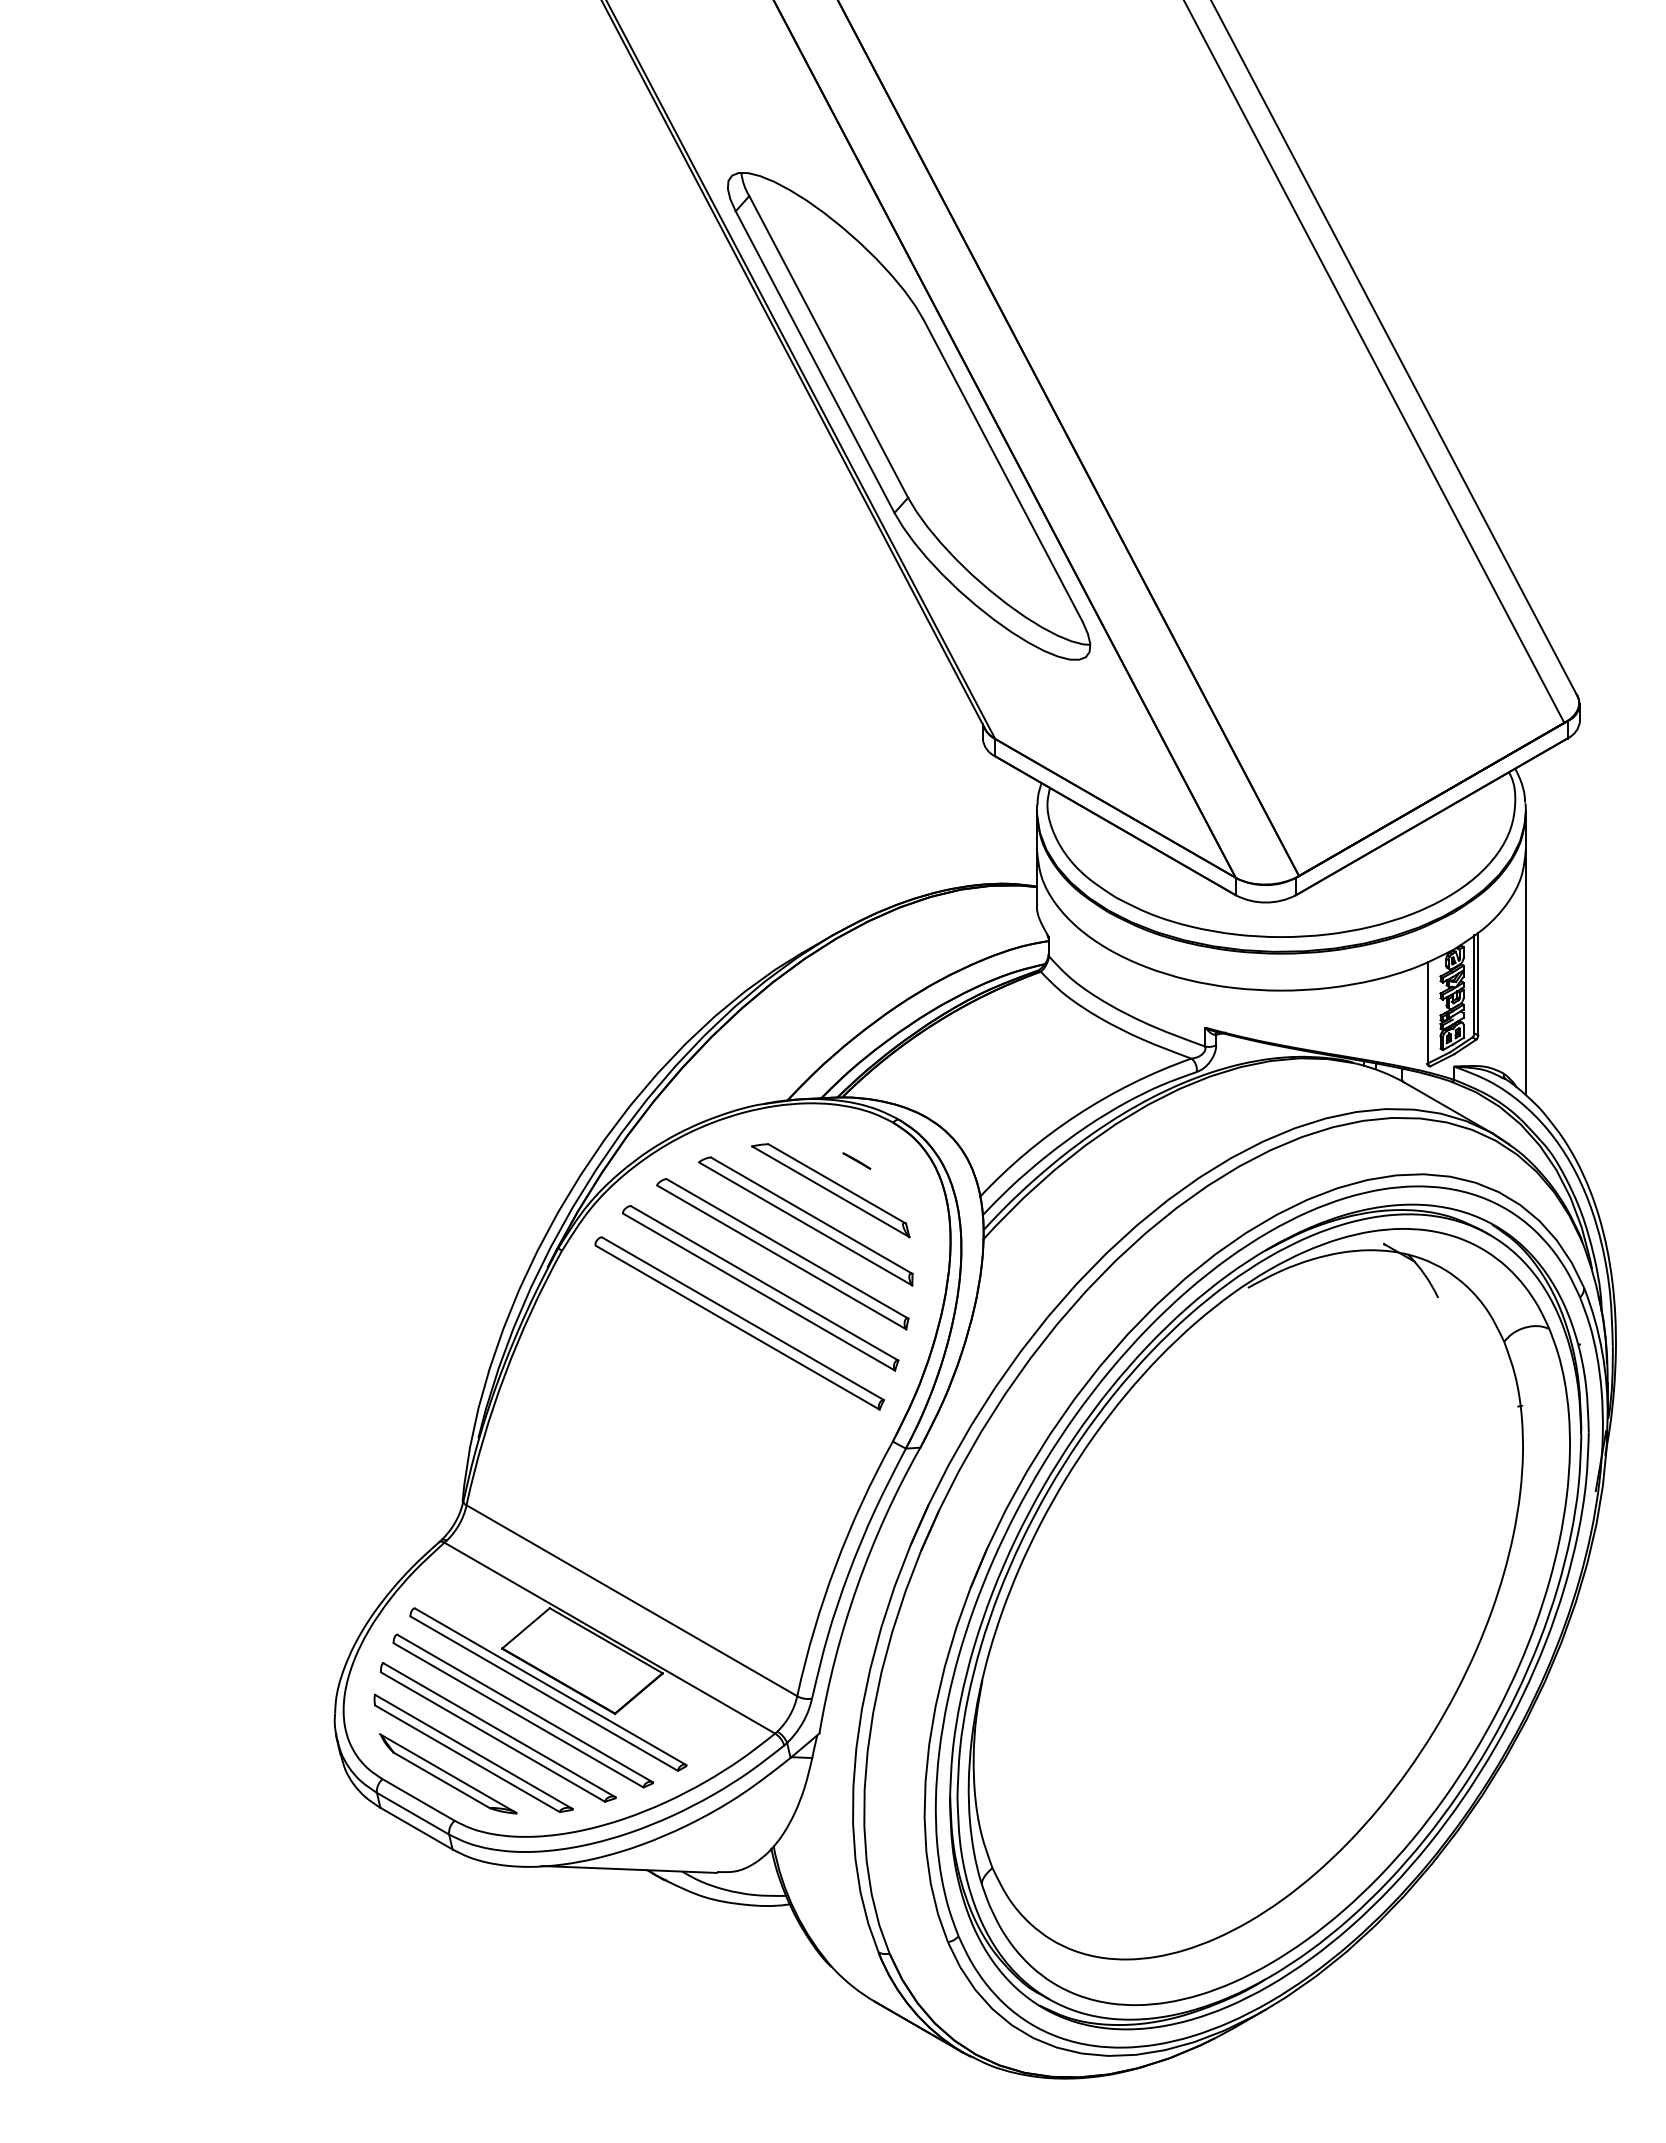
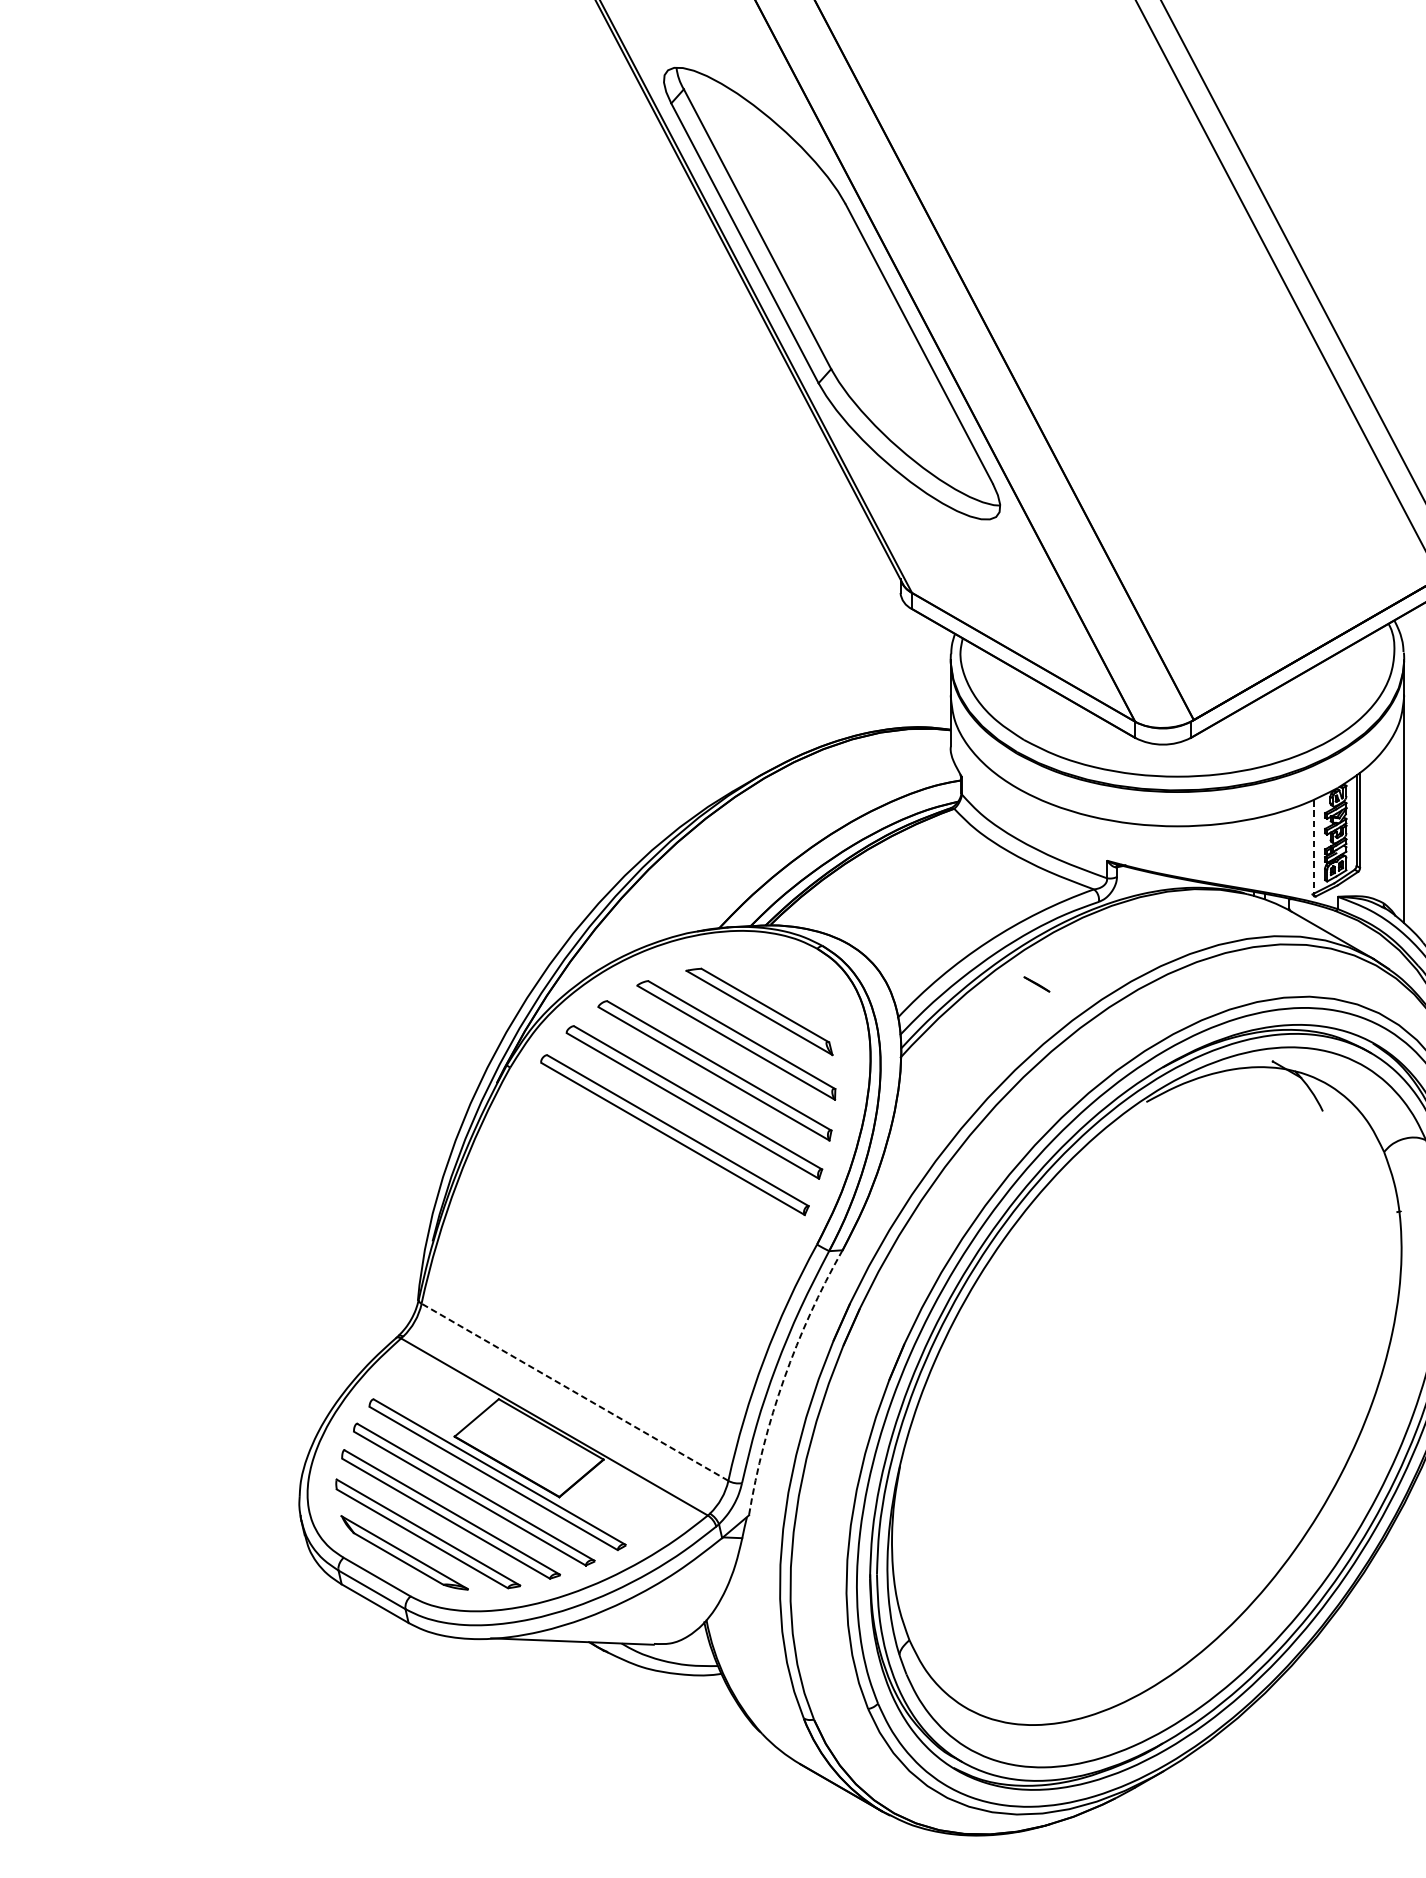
line: (1428, 1014) -> (1313, 848), solid -> dashed
line: (856, 1160) -> (1036, 983), moved
arc: (857, 1586) -> (784, 1379), solid -> dashed
line: (631, 1600) -> (574, 1392), solid -> dashed

